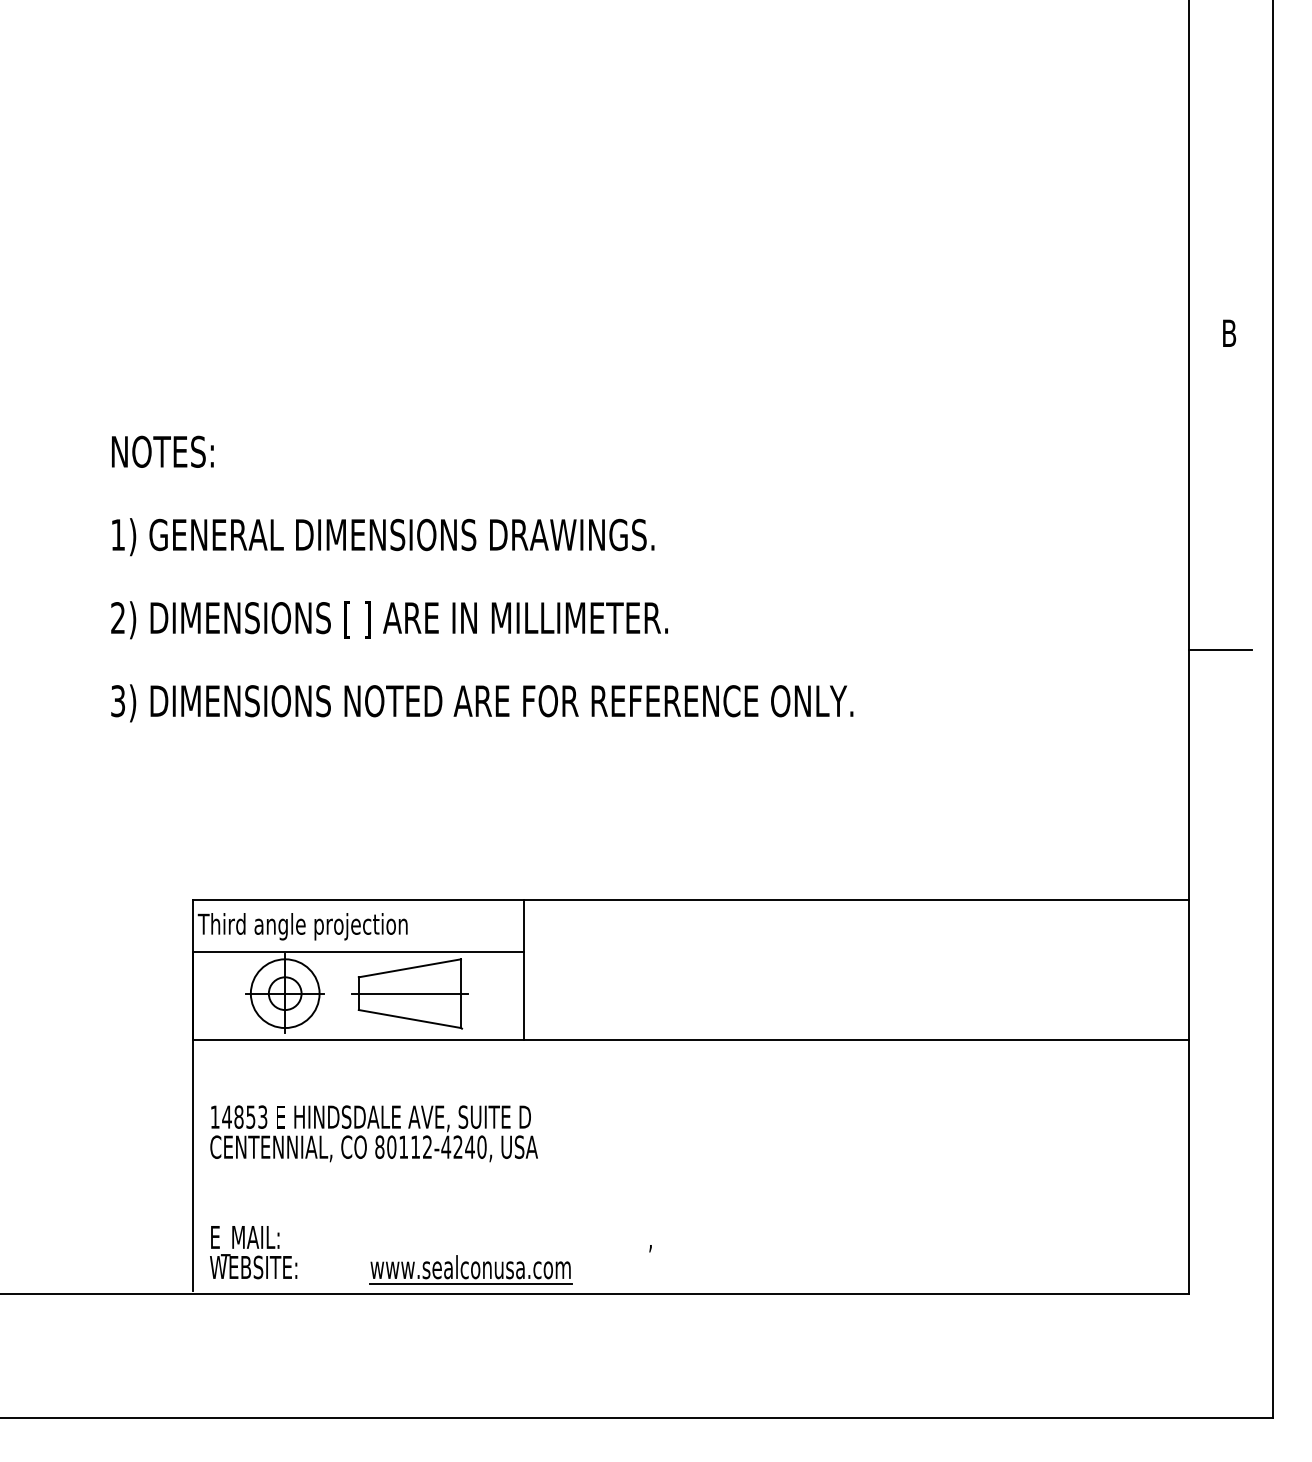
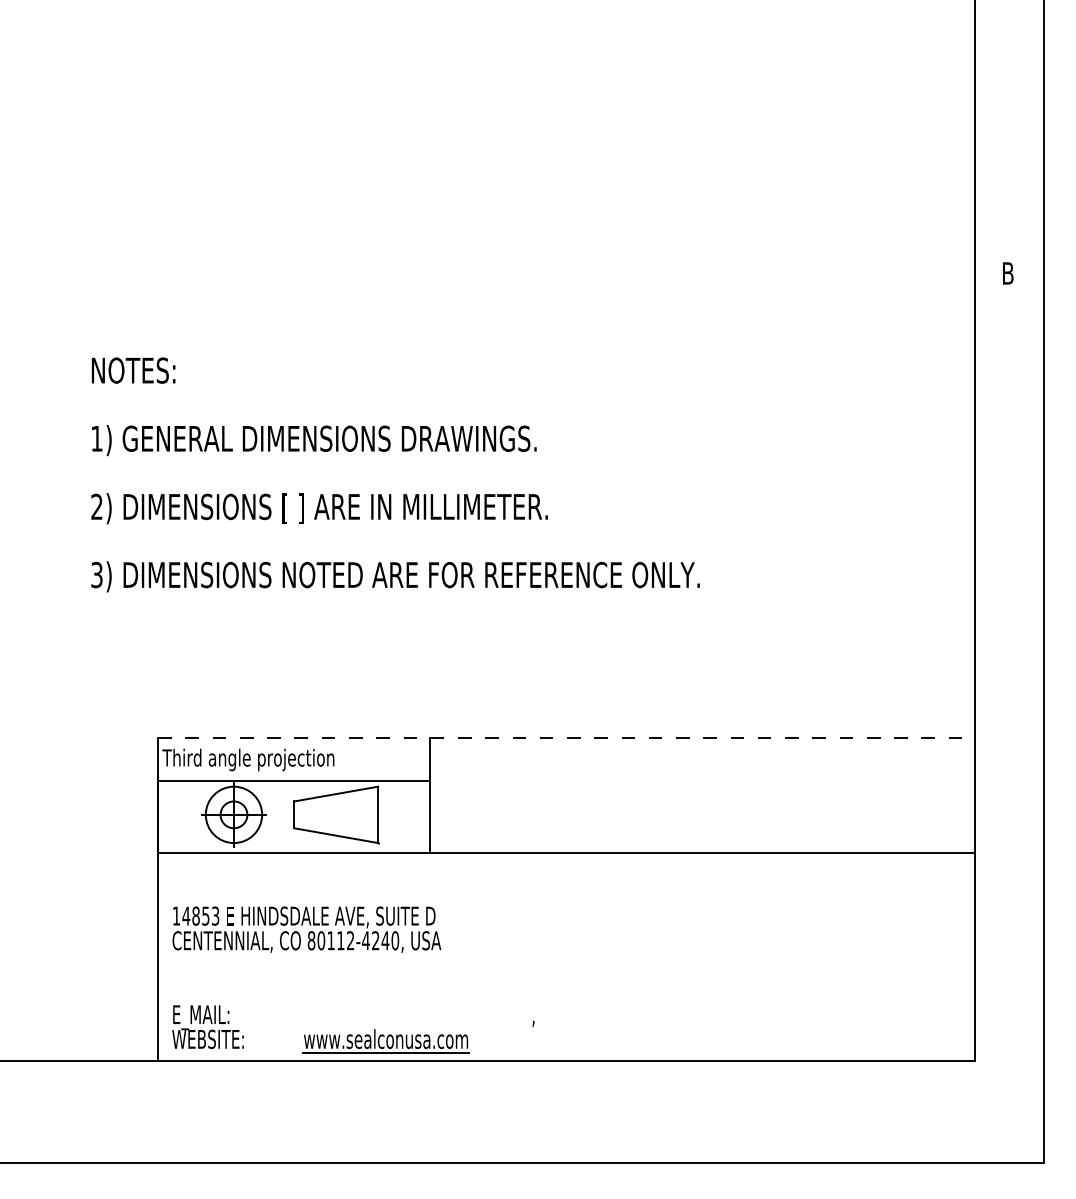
line: (1220, 649) -> (1000, 532), removed
line: (690, 899) -> (566, 737), solid -> dashed
line: (409, 993) -> (335, 814), removed

